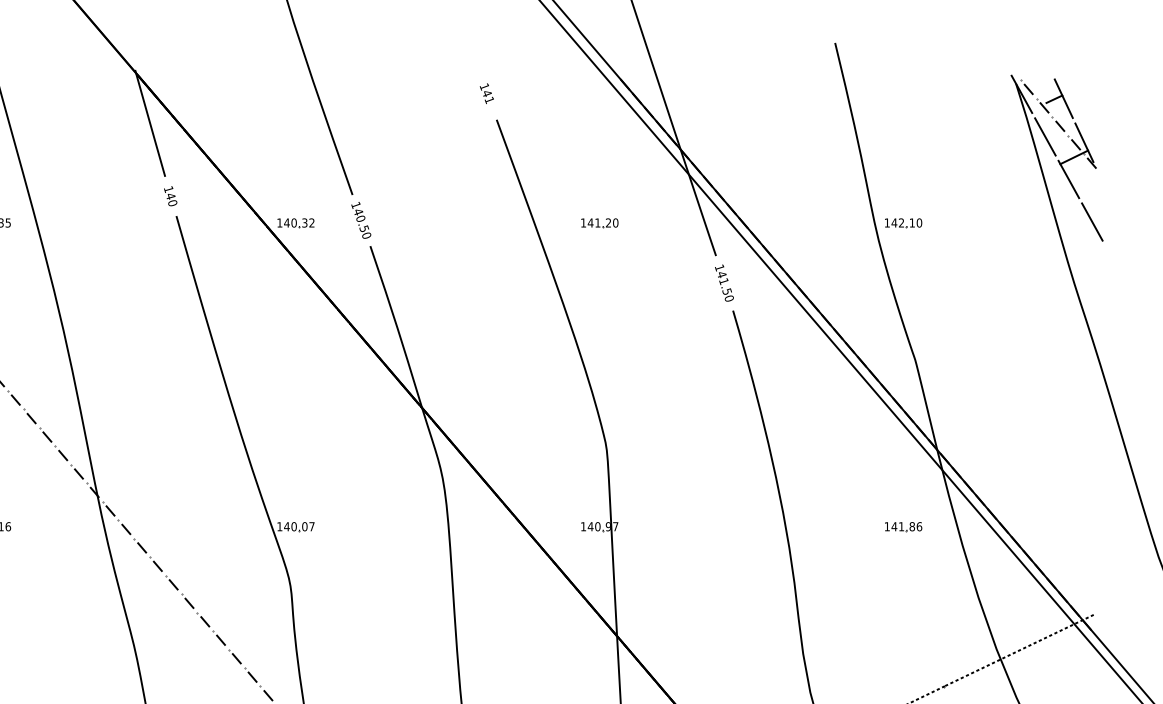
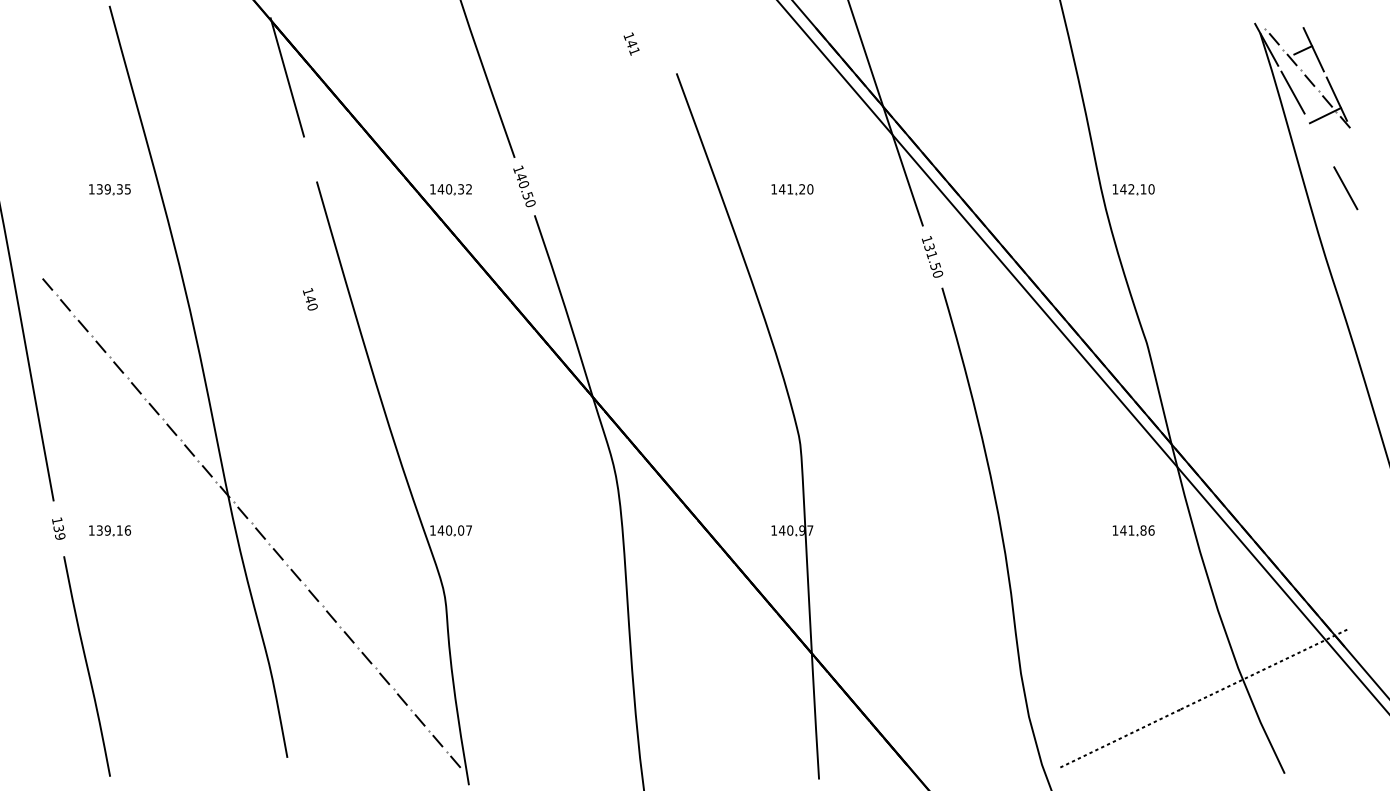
text: (486, 93) -> (631, 43), moved
line: (1068, 179) -> (1318, 140), removed
text: (170, 196) -> (310, 299), moved
text: (721, 274) -> (929, 247), 141.50 -> 131.50

